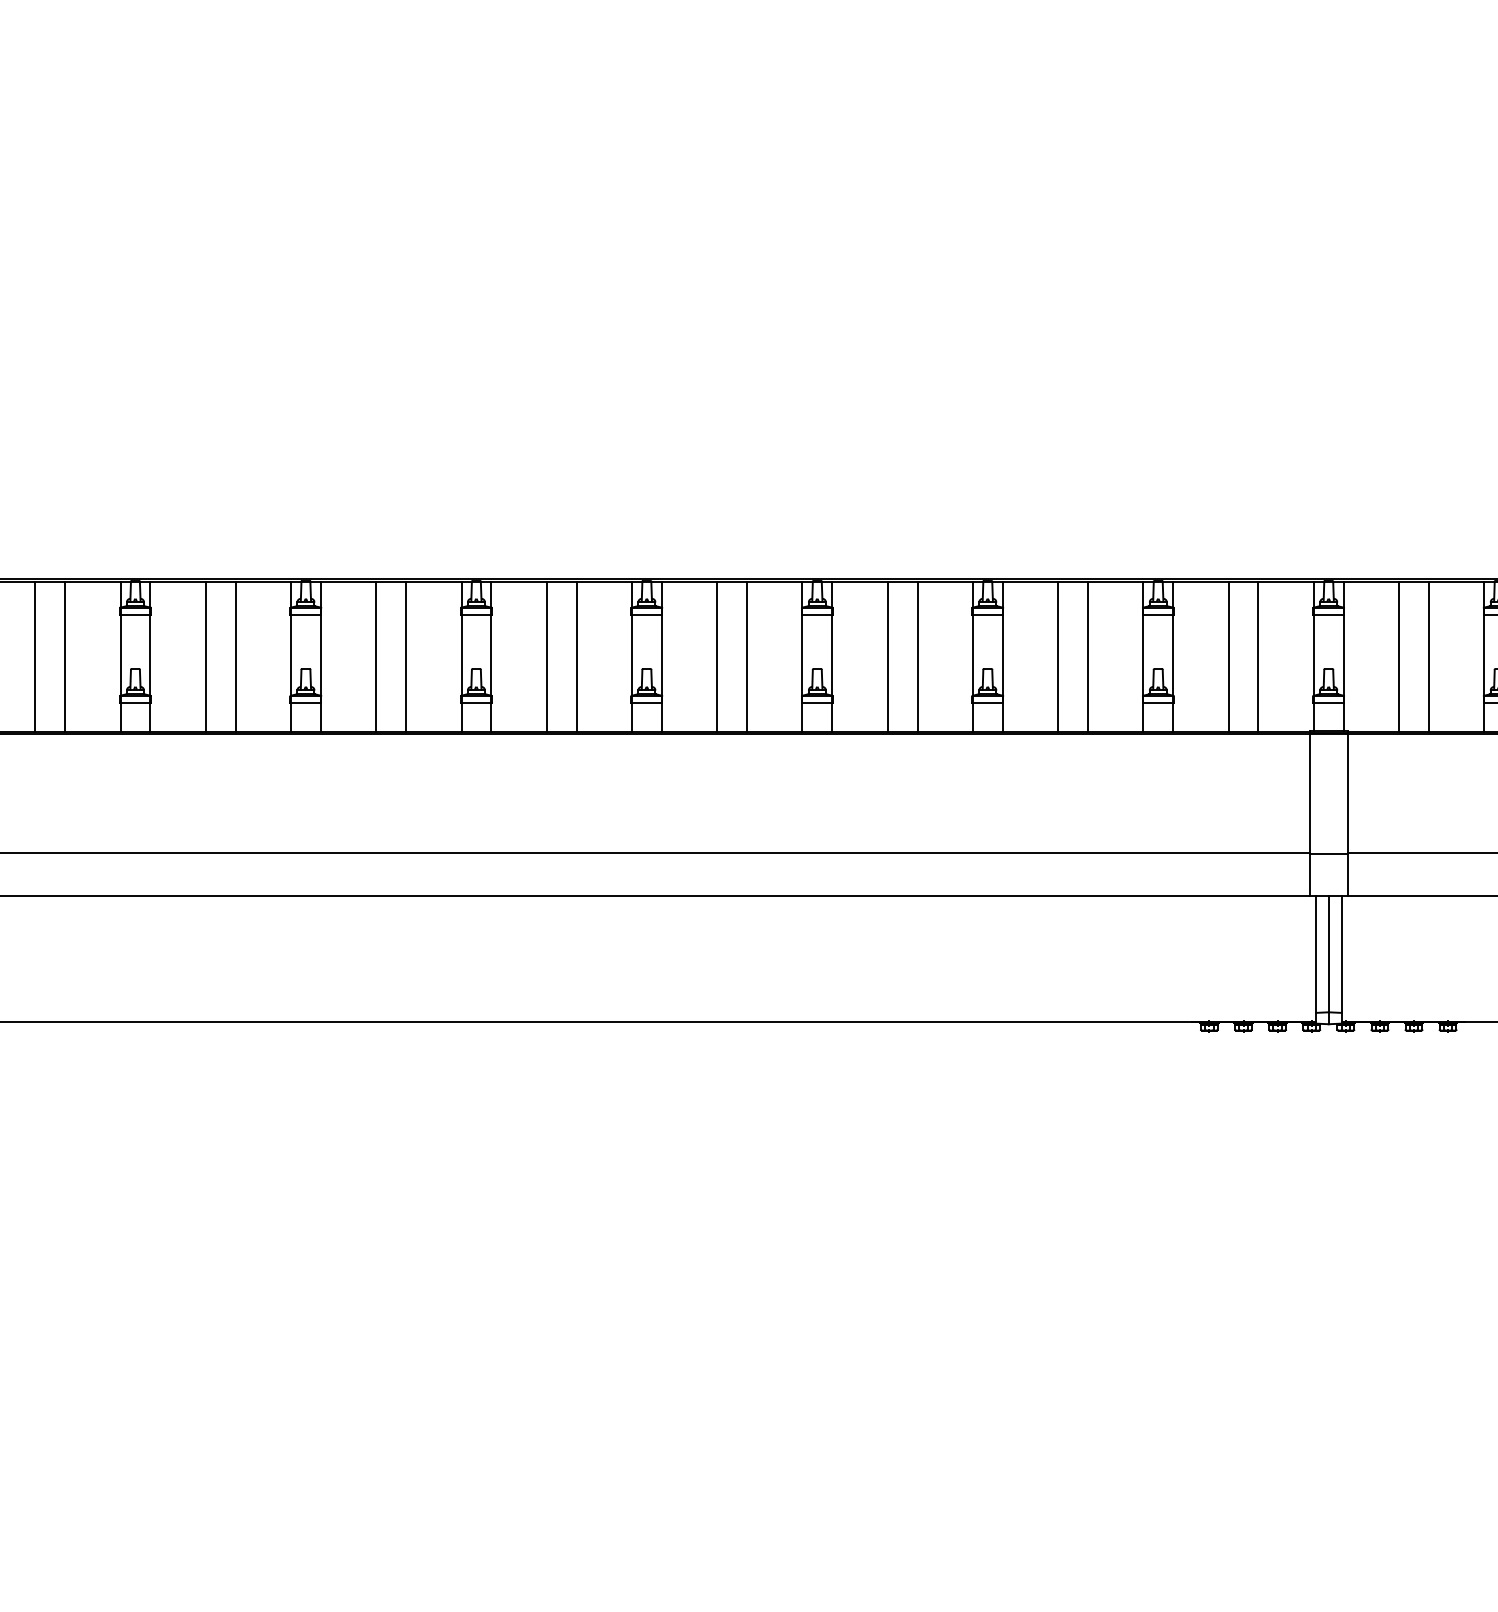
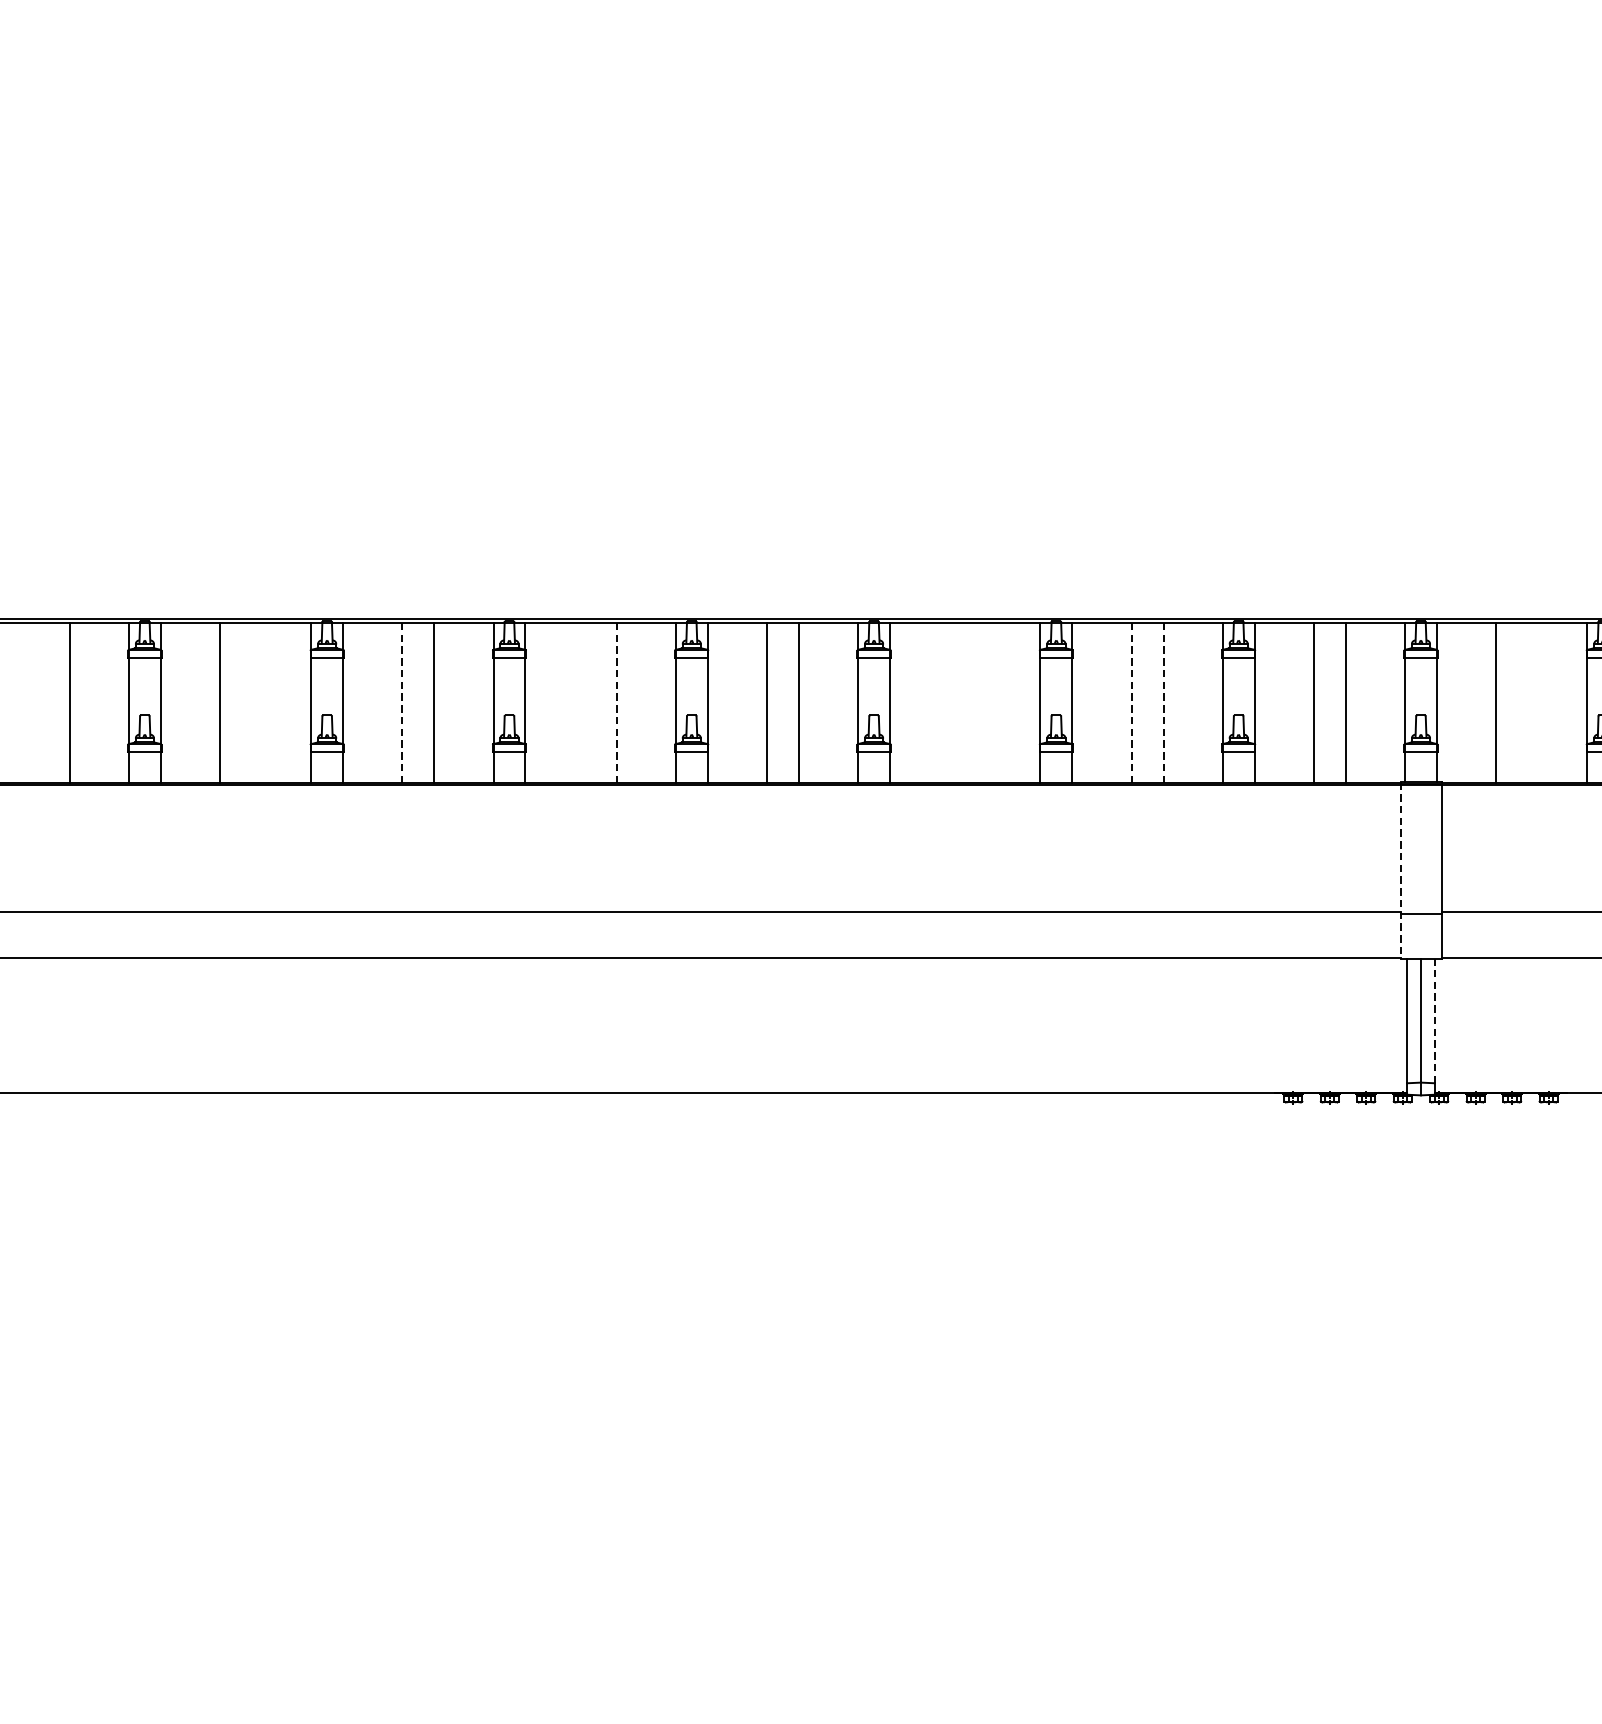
line: (376, 656) -> (402, 702), solid -> dashed
line: (576, 656) -> (616, 702), solid -> dashed
line: (1058, 656) -> (1131, 702), solid -> dashed
line: (1087, 656) -> (1162, 702), solid -> dashed
line: (35, 657) -> (37, 703), removed
line: (235, 657) -> (251, 703), removed
line: (546, 657) -> (584, 703), removed
line: (887, 657) -> (949, 703), removed
line: (917, 657) -> (981, 703), removed
line: (1428, 657) -> (1527, 703), removed
line: (1309, 813) -> (1400, 870), solid -> dashed
line: (1341, 954) -> (1434, 1020), solid -> dashed

